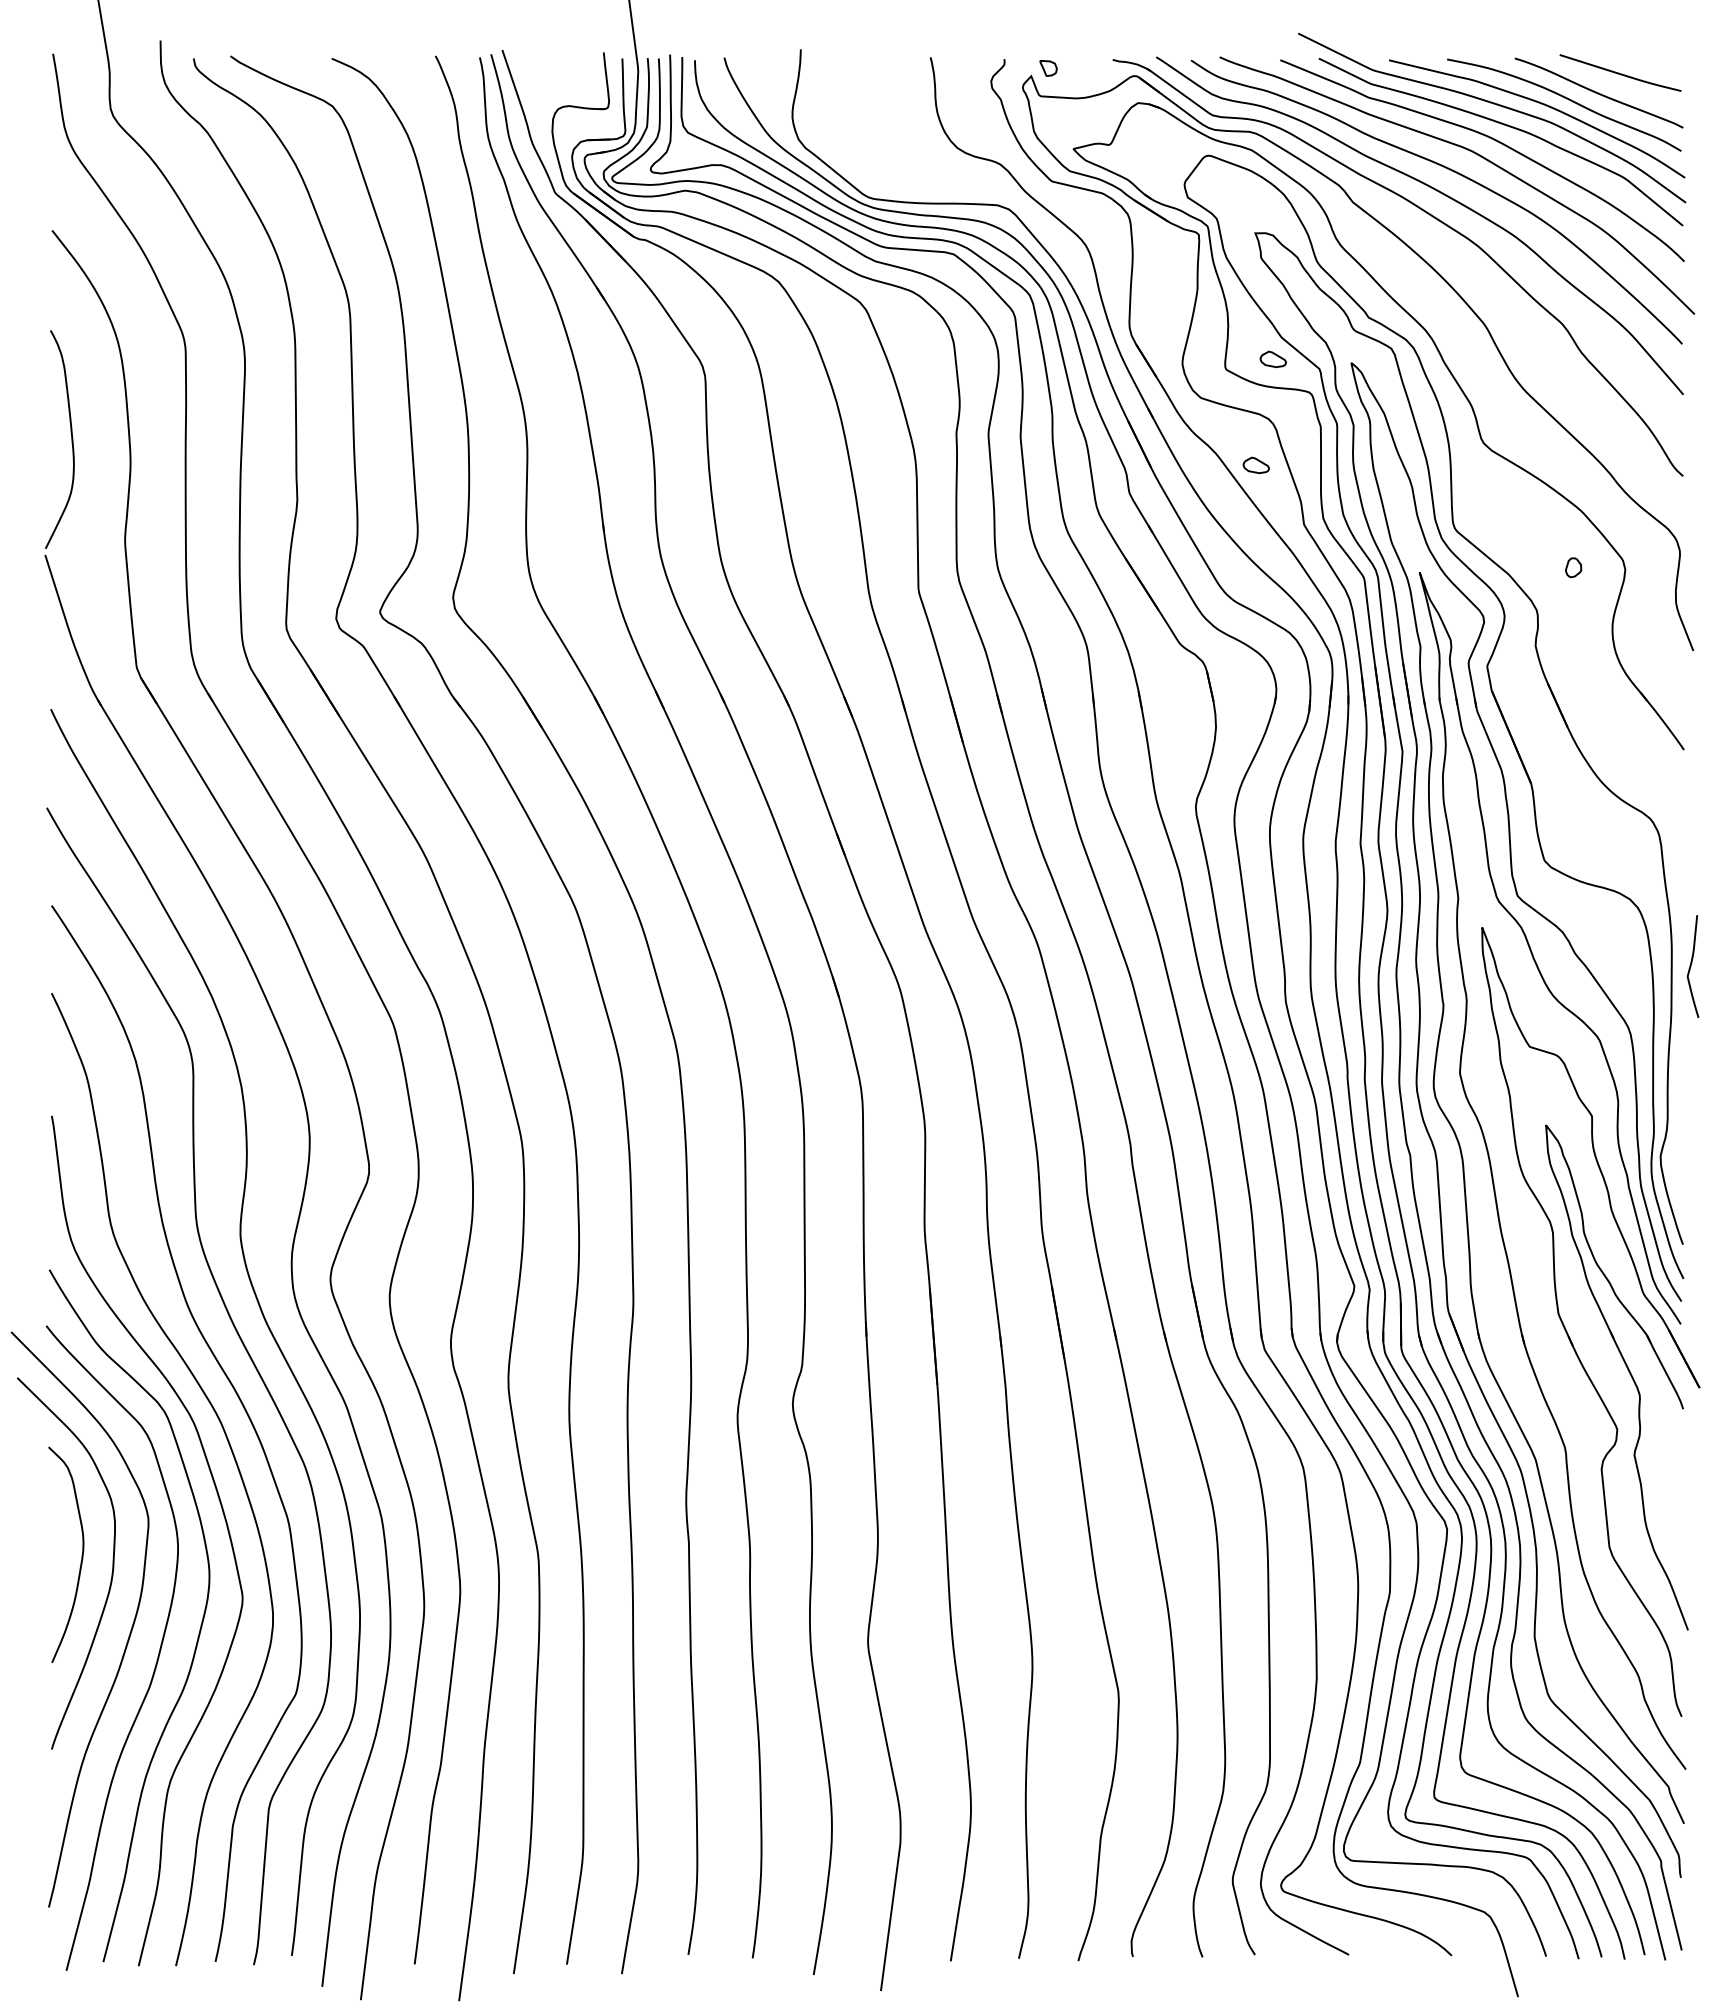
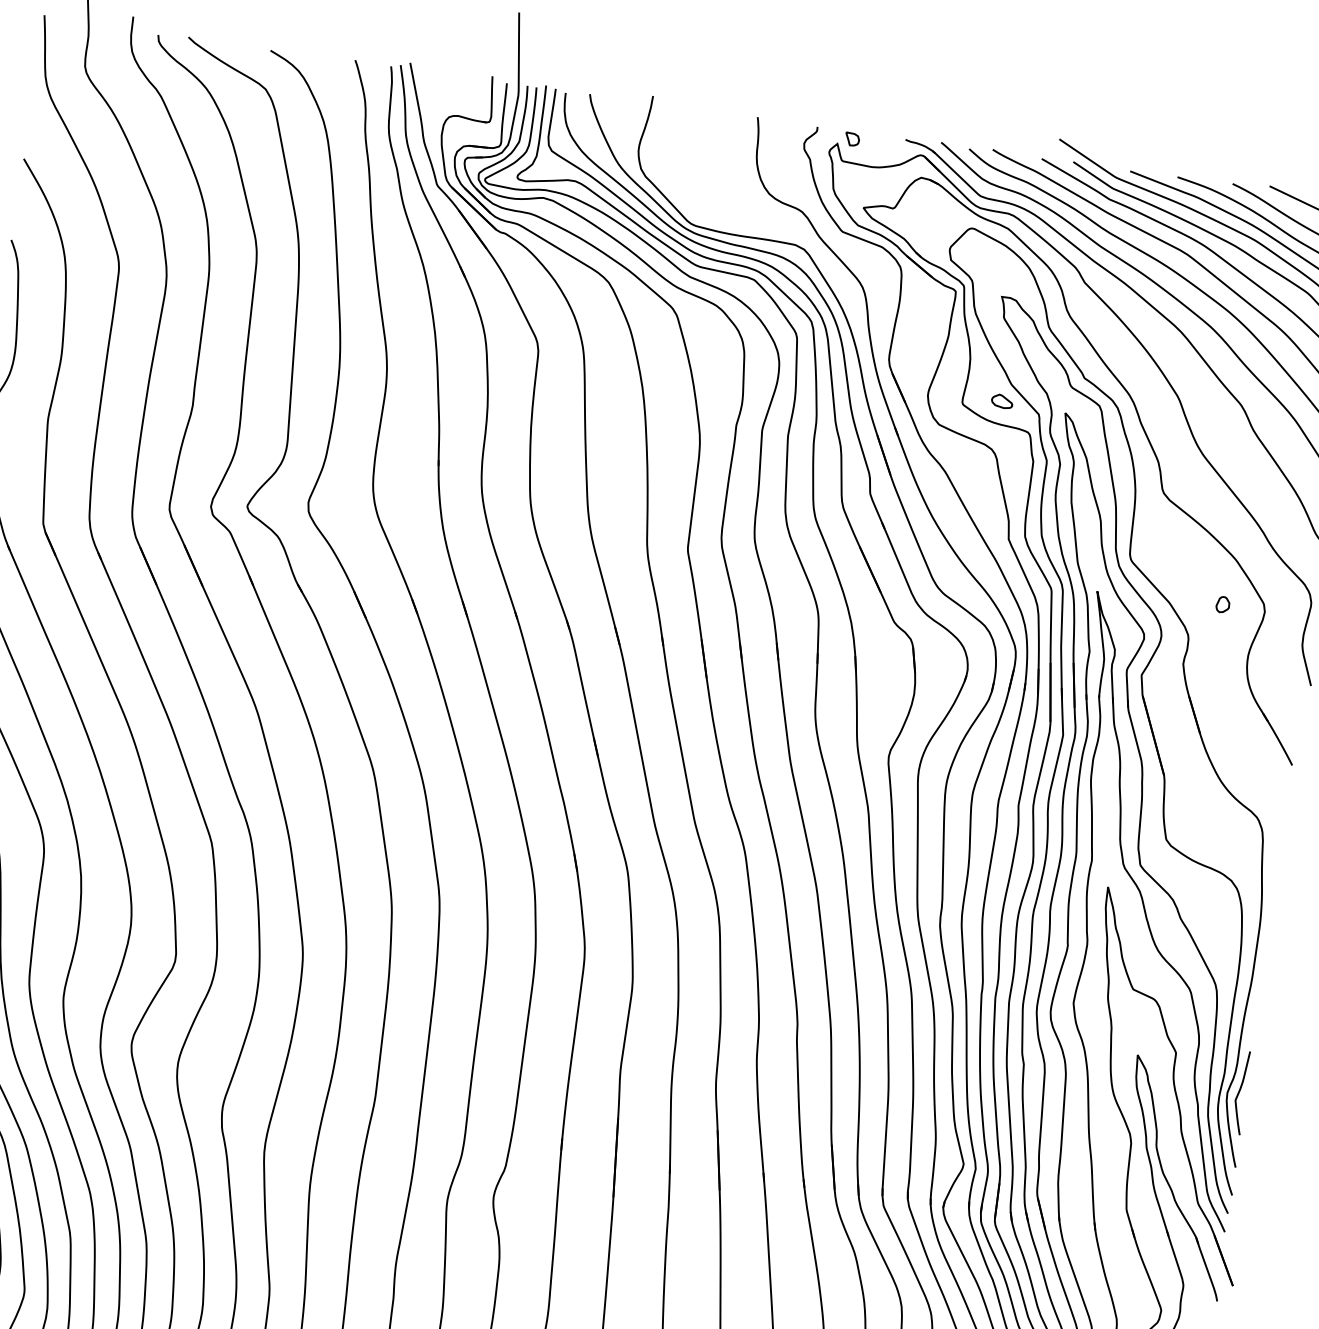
part: (1255, 465) -> (975, 485), removed
curve: (1691, 966) -> (1239, 1092), moved

